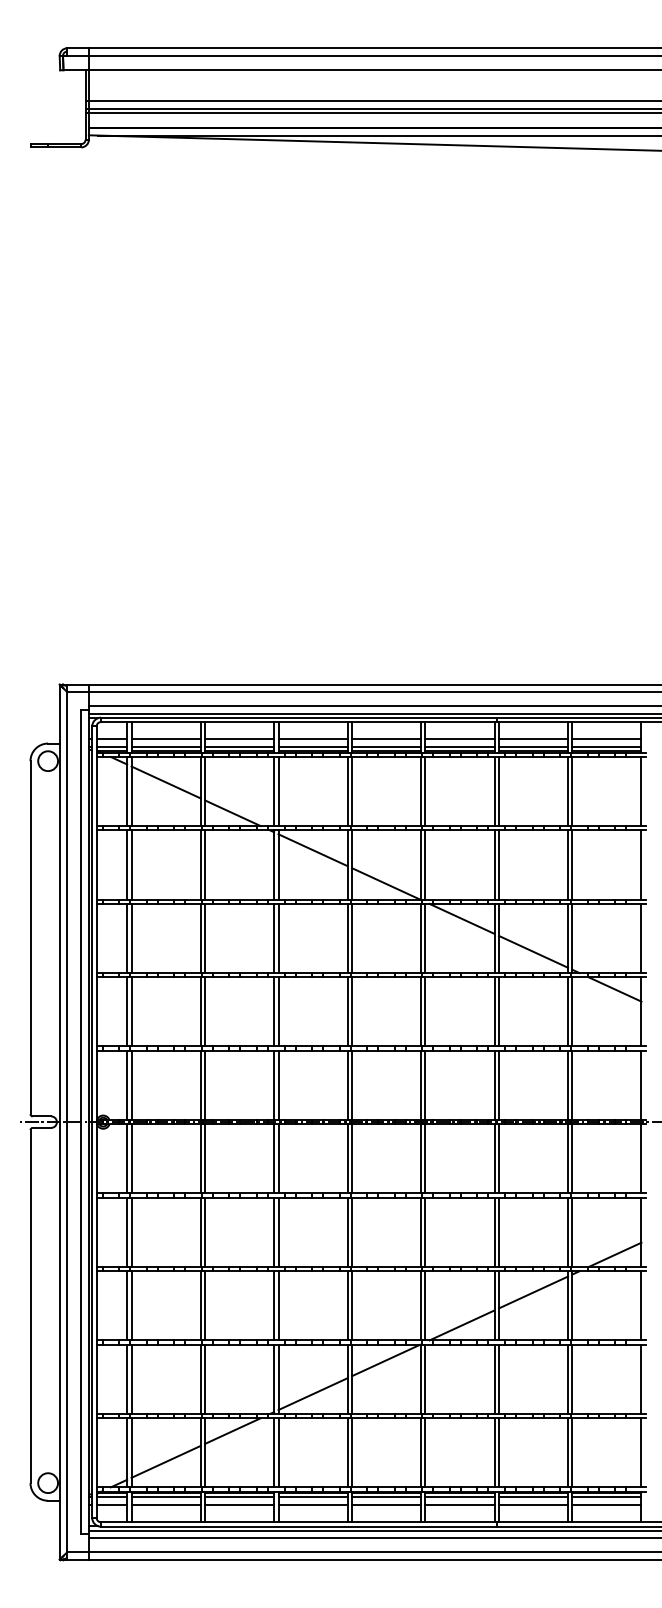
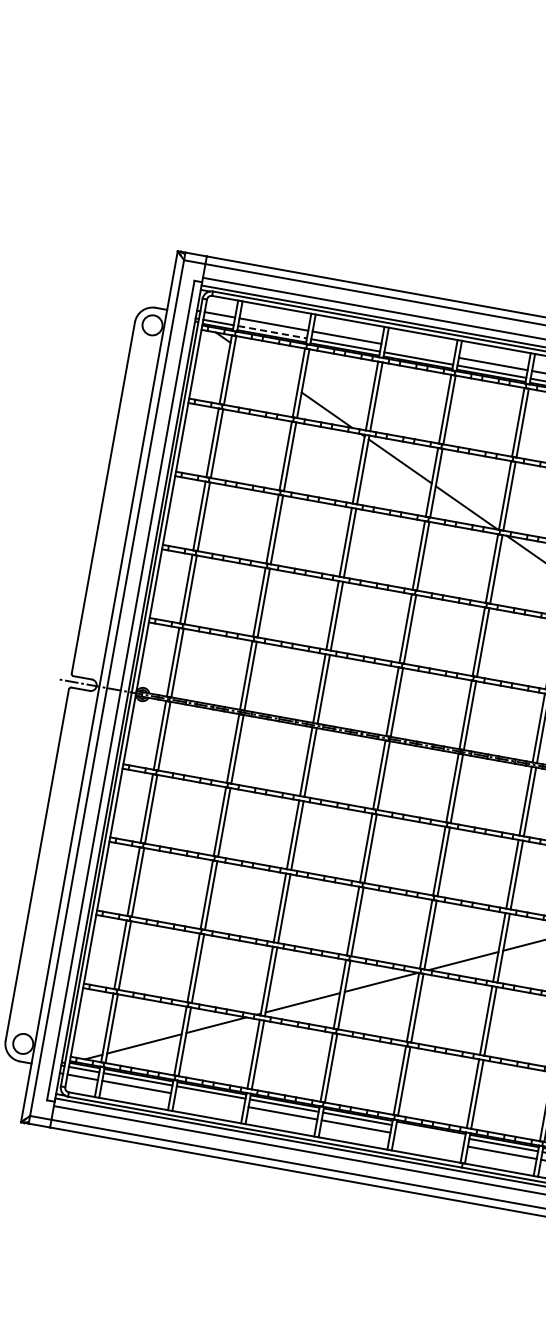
line: (312, 739) -> (419, 351), removed
line: (166, 746) -> (272, 331), solid -> dashed
line: (165, 782) -> (265, 367), removed
line: (459, 1497) -> (430, 1131), removed
line: (239, 1505) -> (209, 1100), removed
line: (459, 1505) -> (428, 1139), removed

